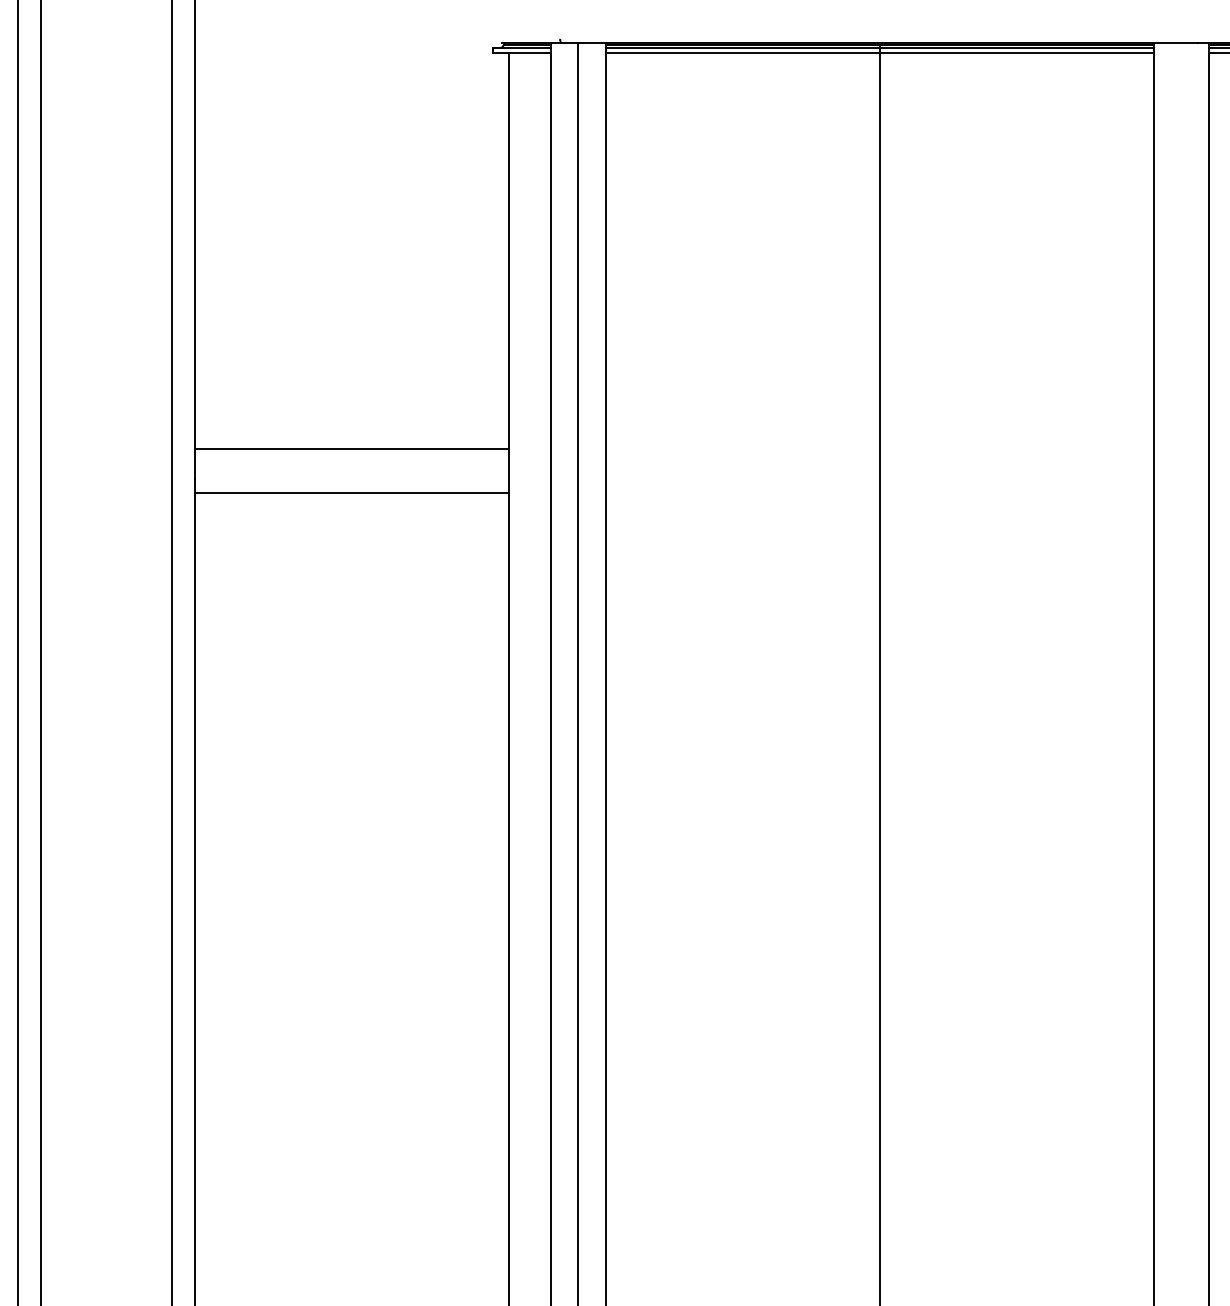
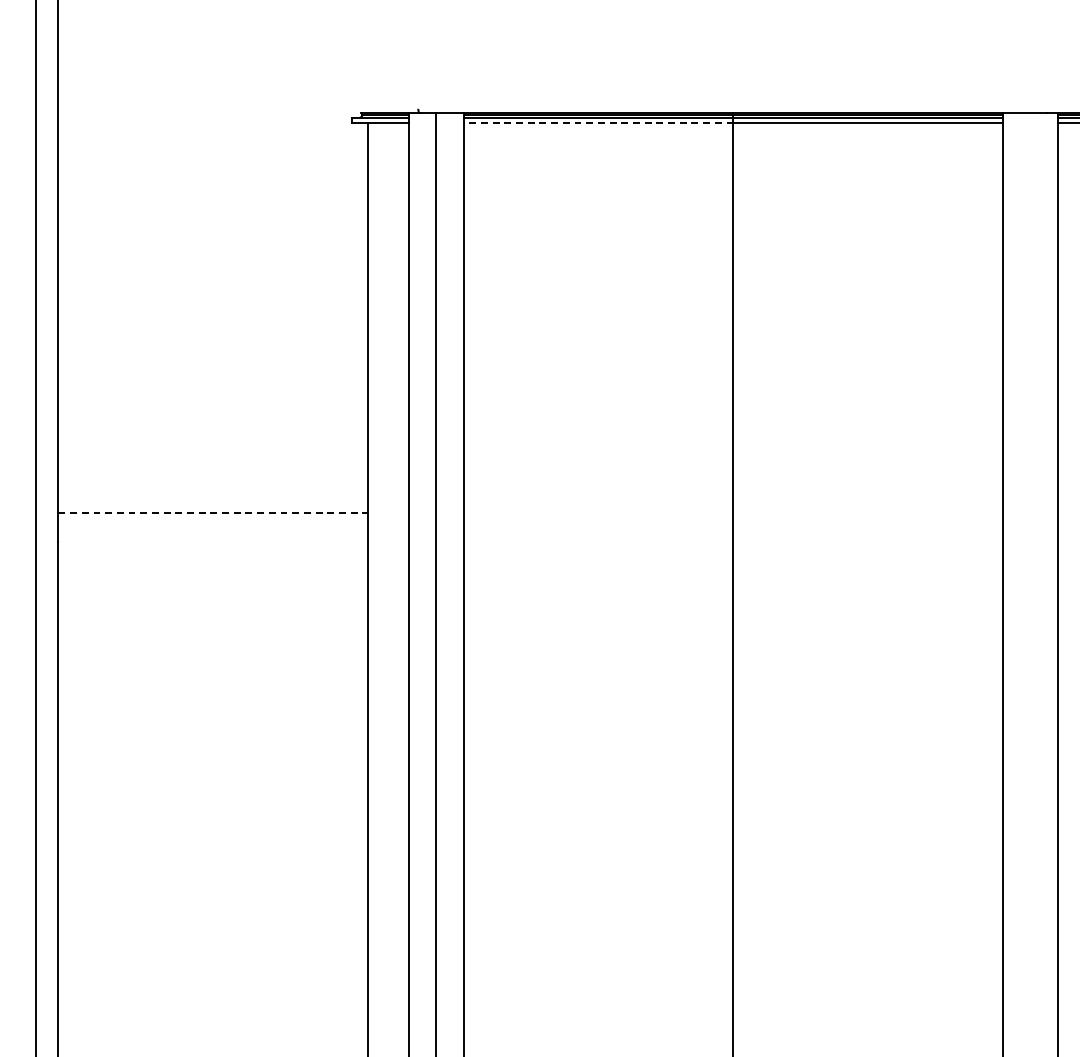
line: (743, 52) -> (599, 122), solid -> dashed
line: (351, 448) -> (212, 512), solid -> dashed
line: (351, 492) -> (212, 556), removed

